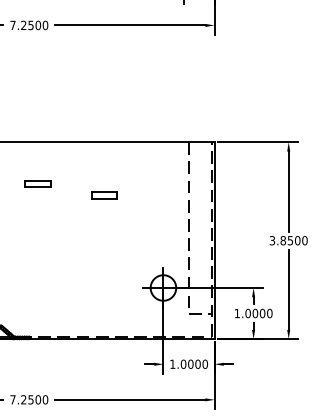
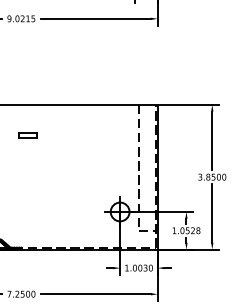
text: (29, 25) -> (21, 18), 7.2500 -> 9.0215
part: (104, 195) -> (76, 143), removed
text: (262, 313) -> (193, 230), 1.0000 -> 1.0528
text: (197, 363) -> (145, 267), 1.0000 -> 1.0030

